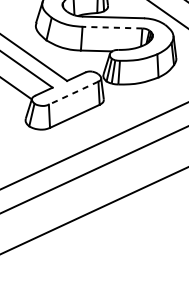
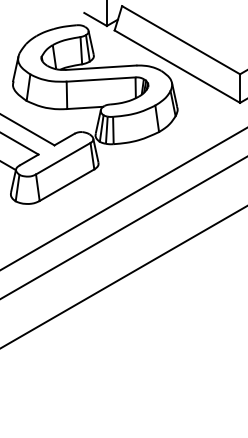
line: (111, 27) -> (100, 79), dashed -> solid
line: (73, 92) -> (62, 158), dashed -> solid

